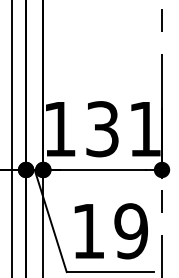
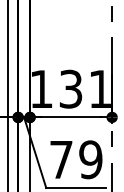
text: (88, 230) -> (61, 159), 19 -> 79

